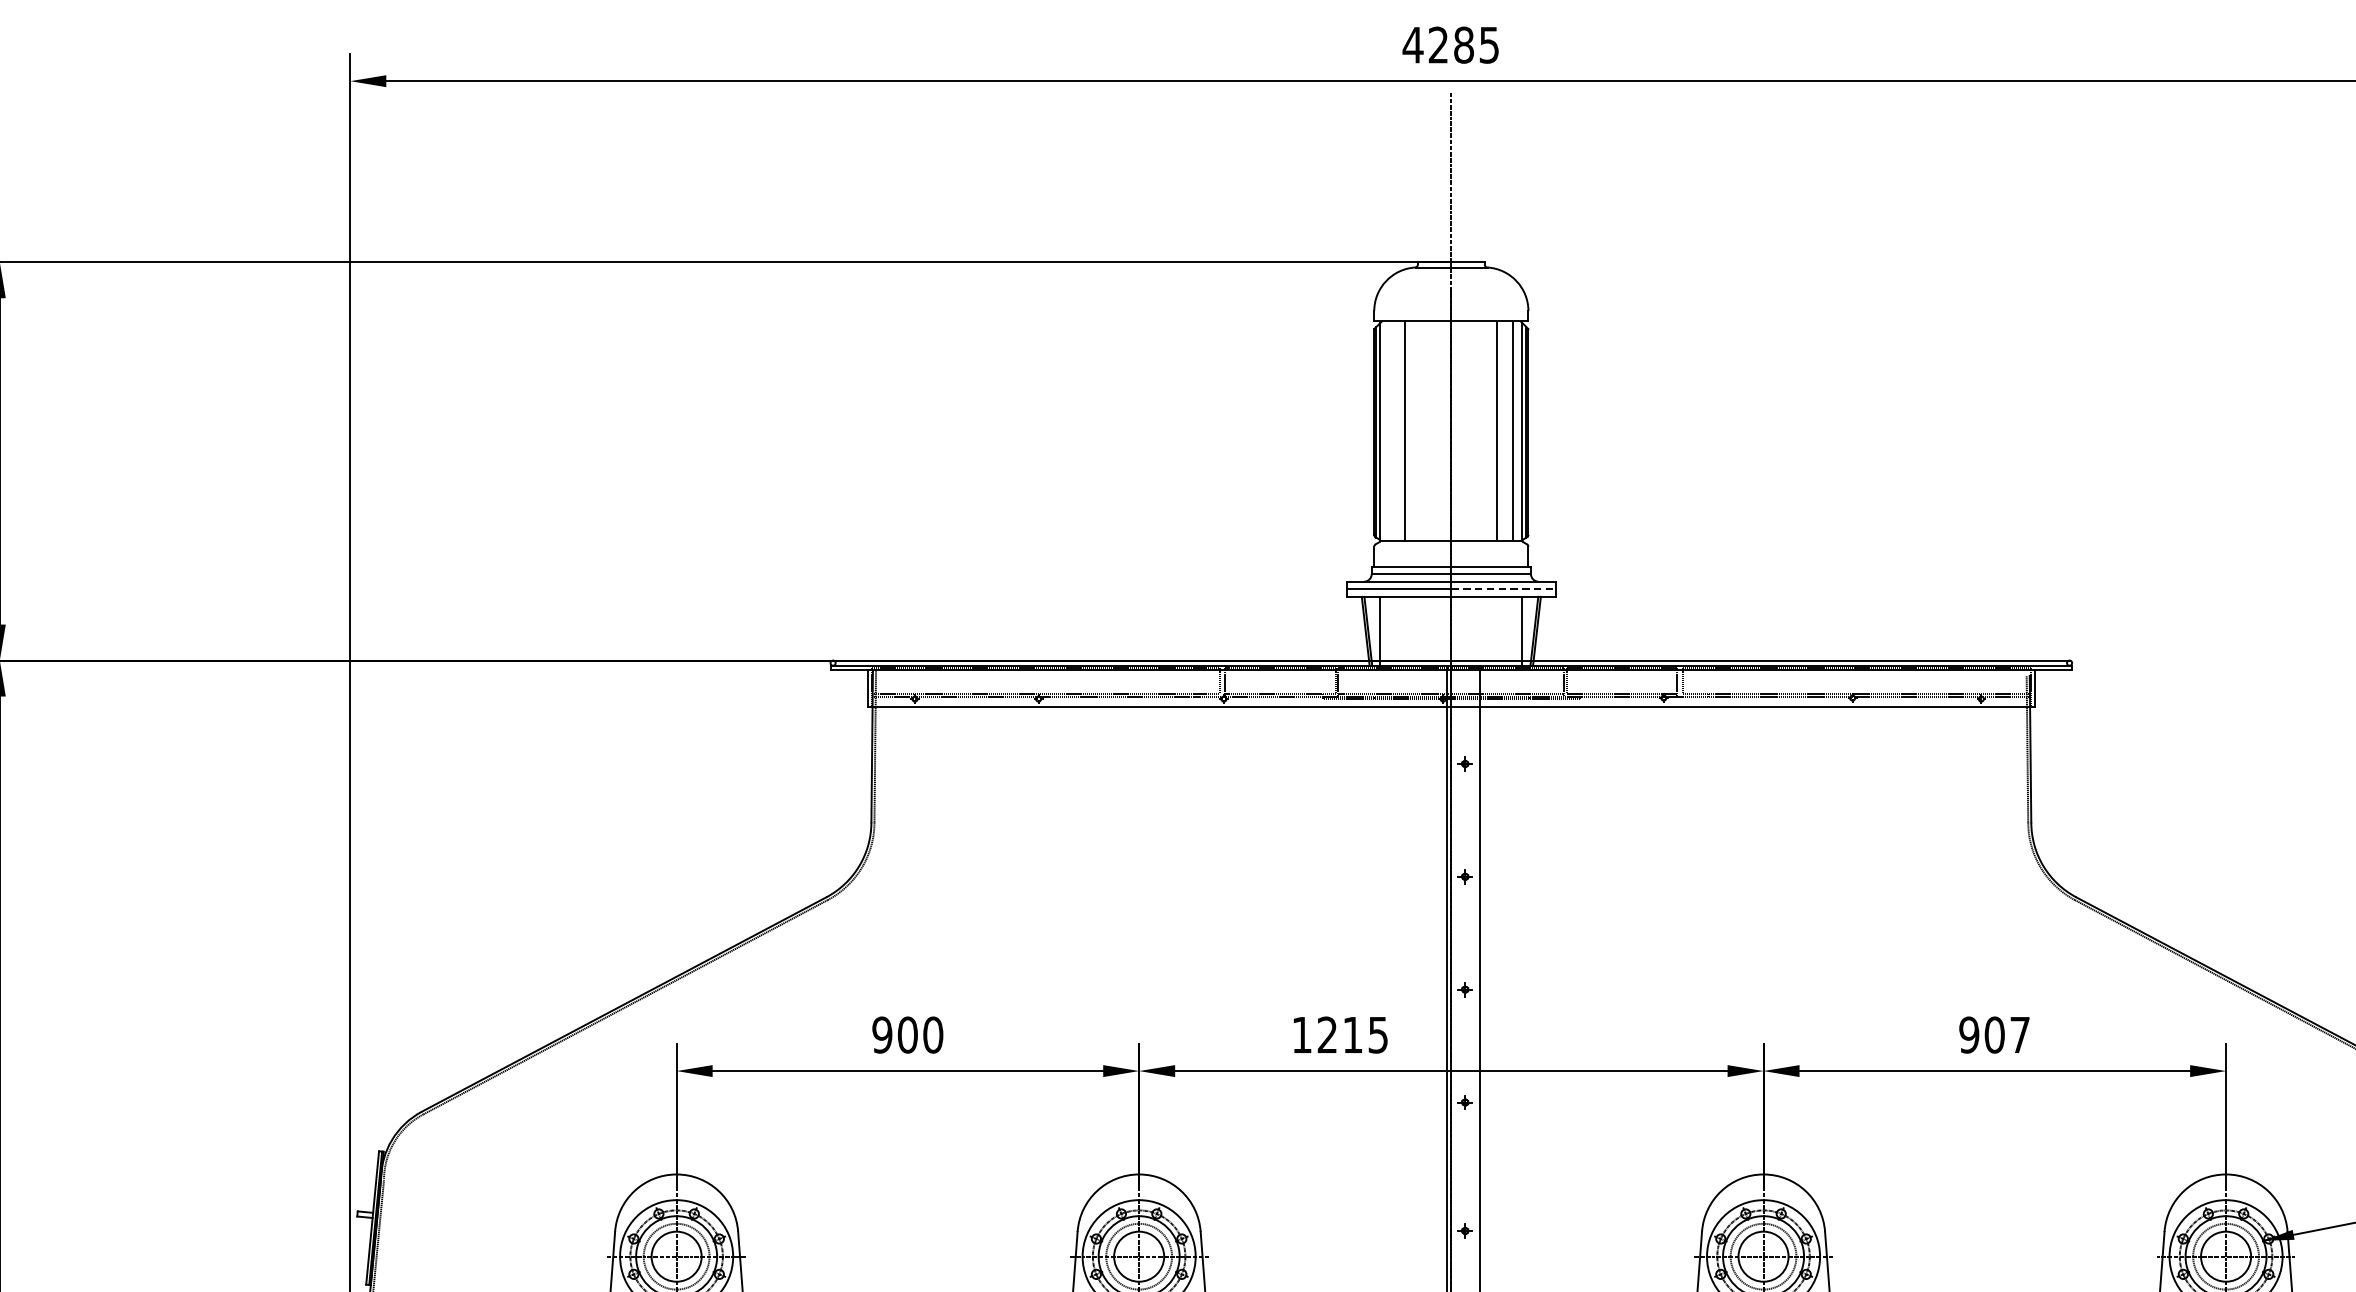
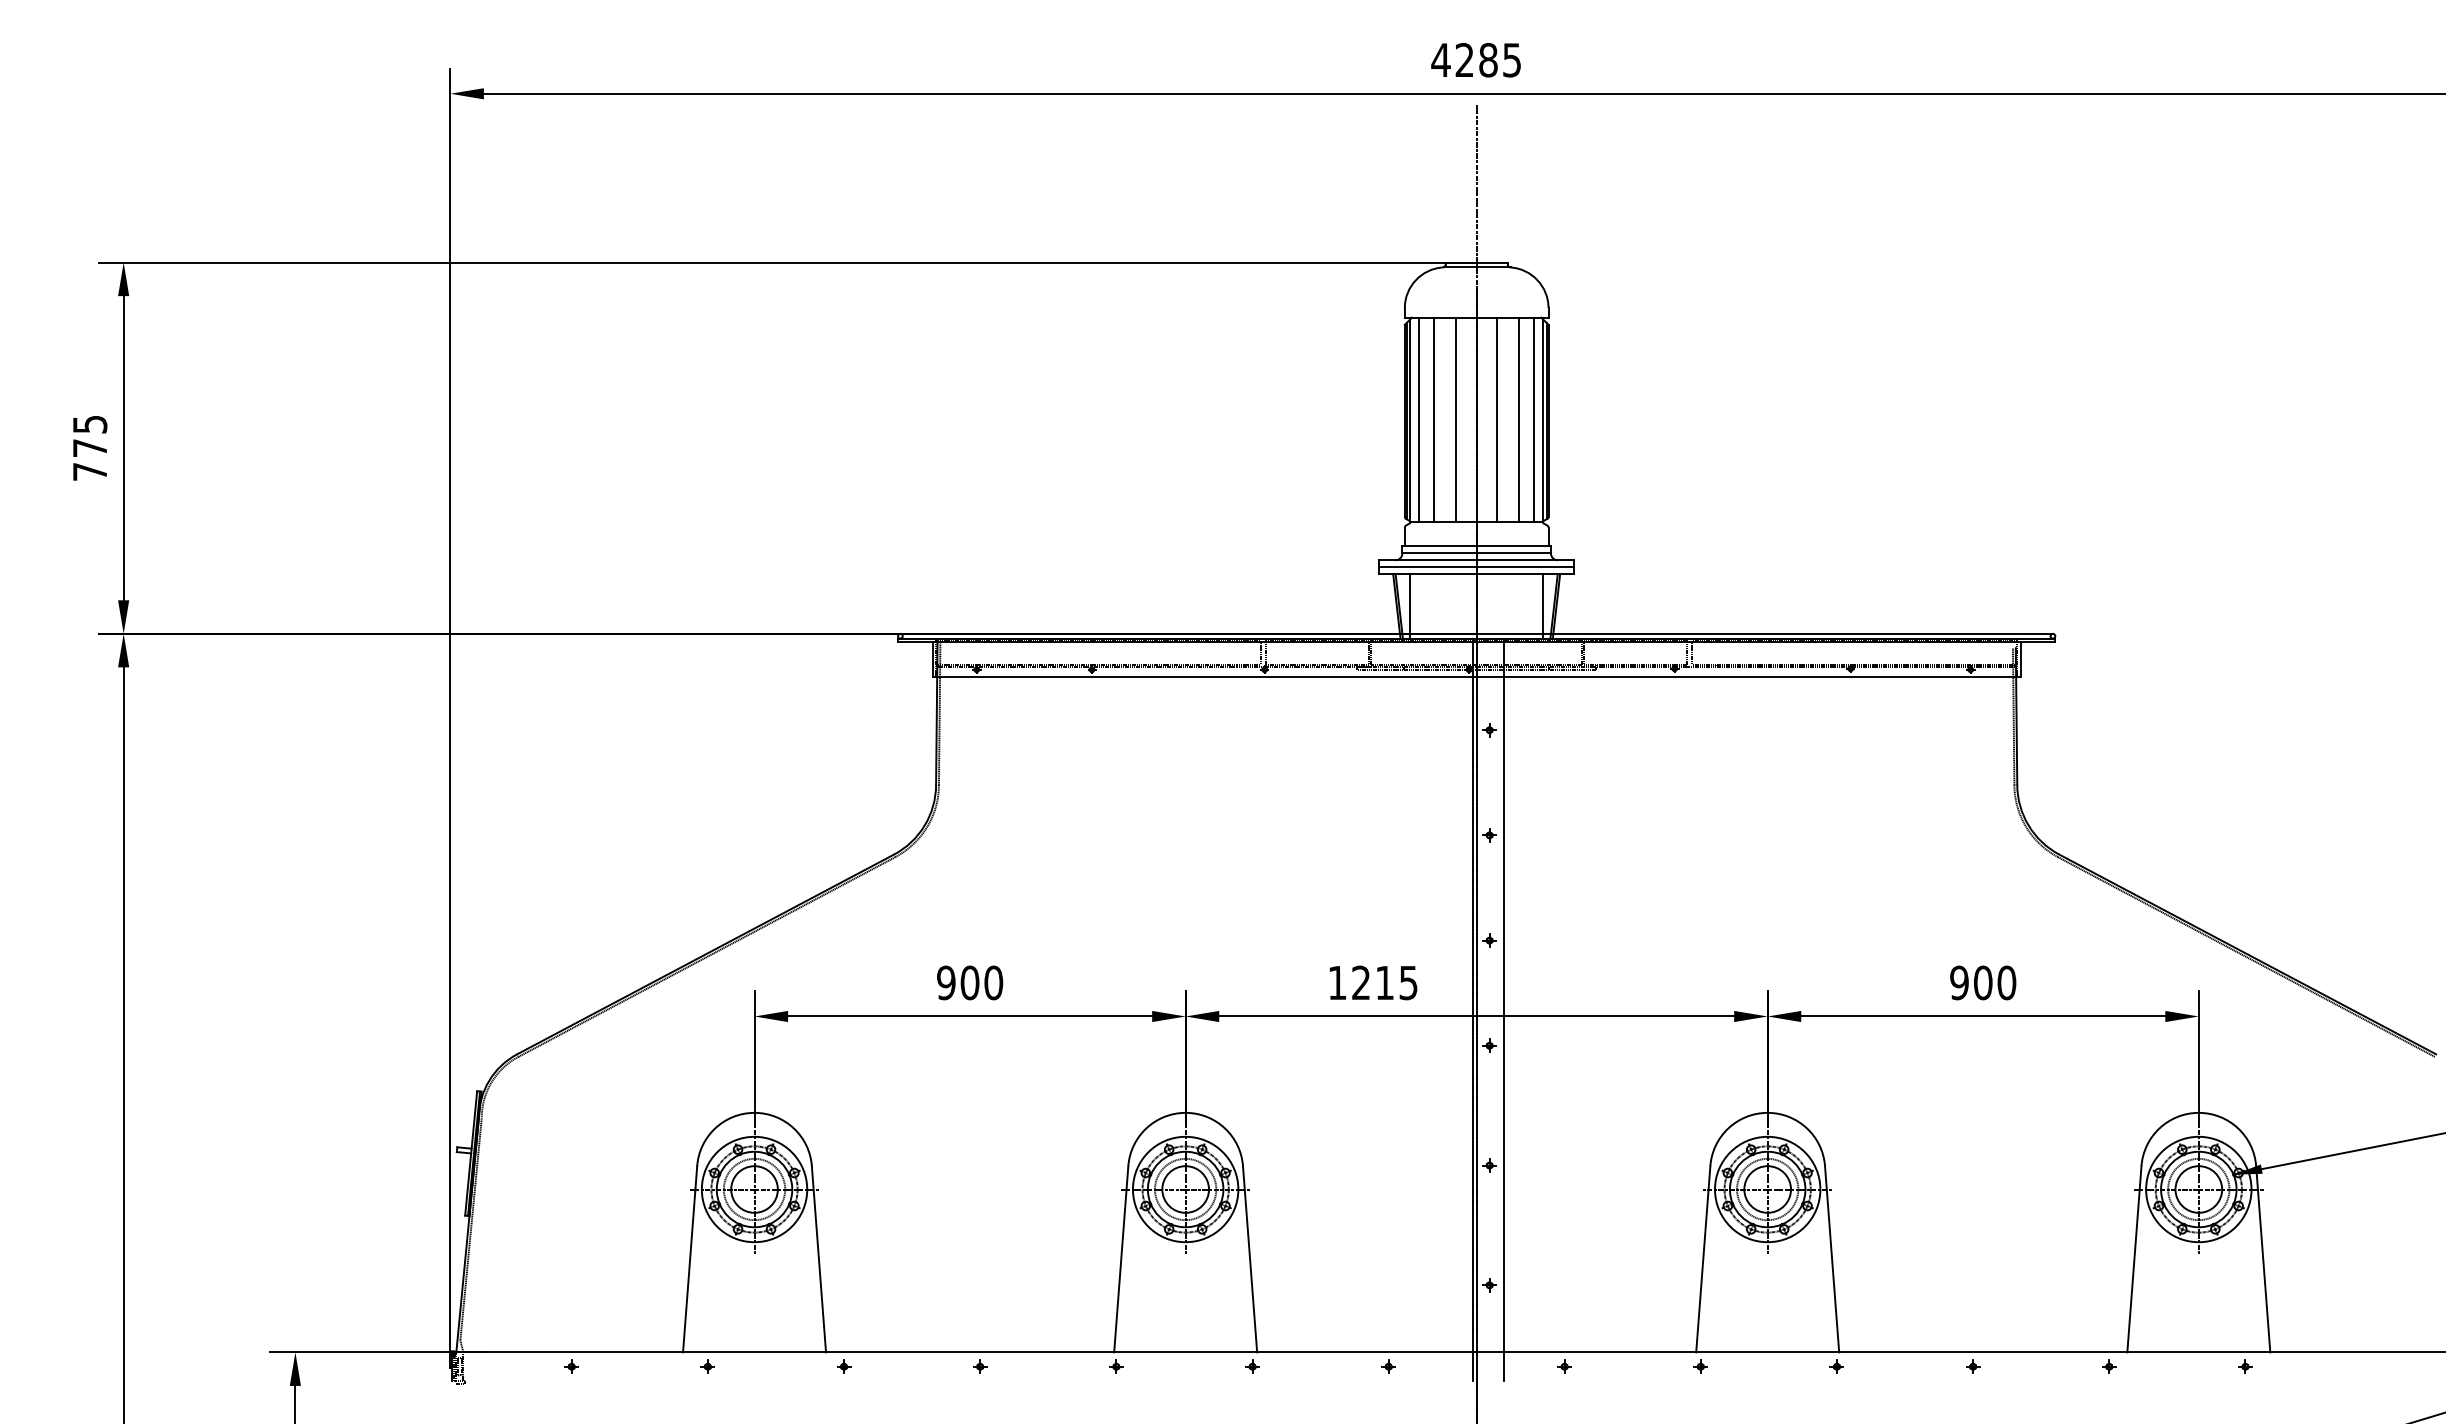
line: (1390, 430) -> (1419, 419), added
line: (1428, 430) -> (1455, 419), added
line: (1473, 430) -> (1497, 419), added
line: (1503, 589) -> (1525, 567), dashed -> solid
text: (2019, 1034) -> (2006, 982), 907 -> 900

